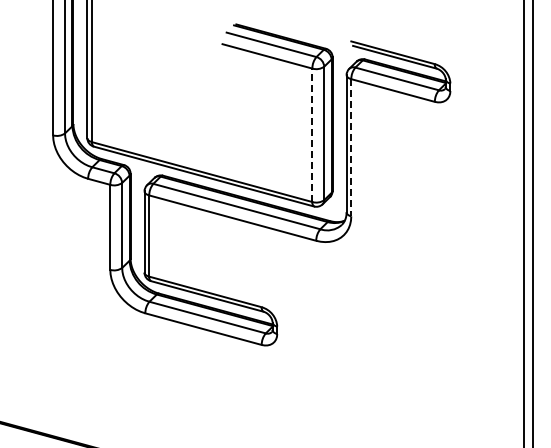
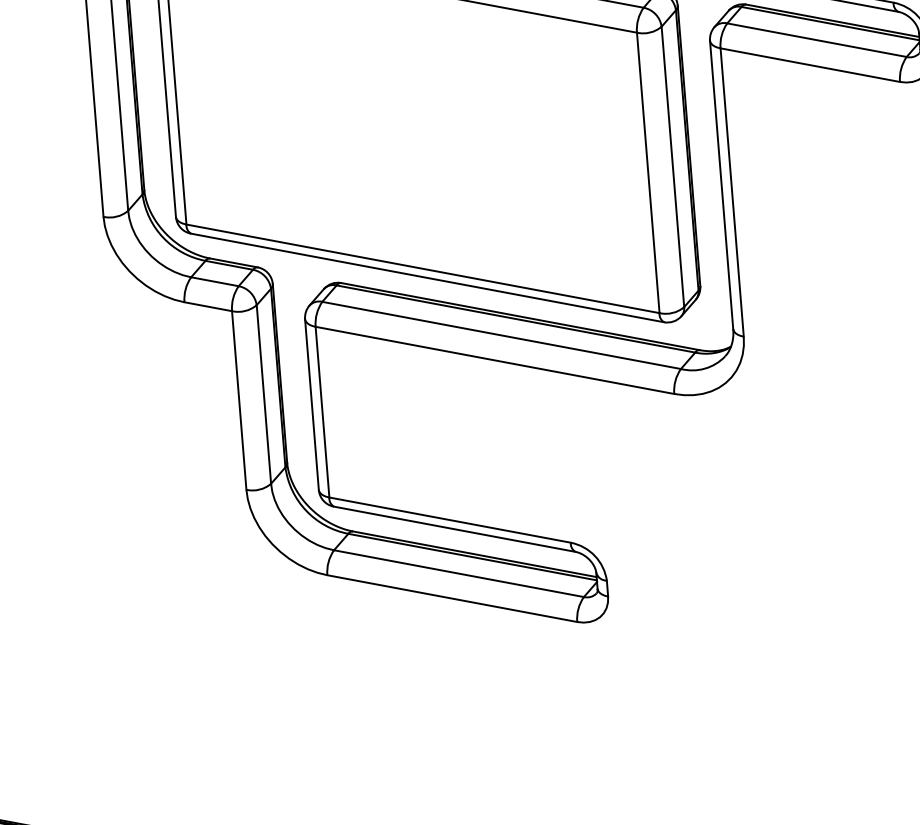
line: (312, 135) -> (648, 173), dashed -> solid
line: (351, 147) -> (732, 191), dashed -> solid

